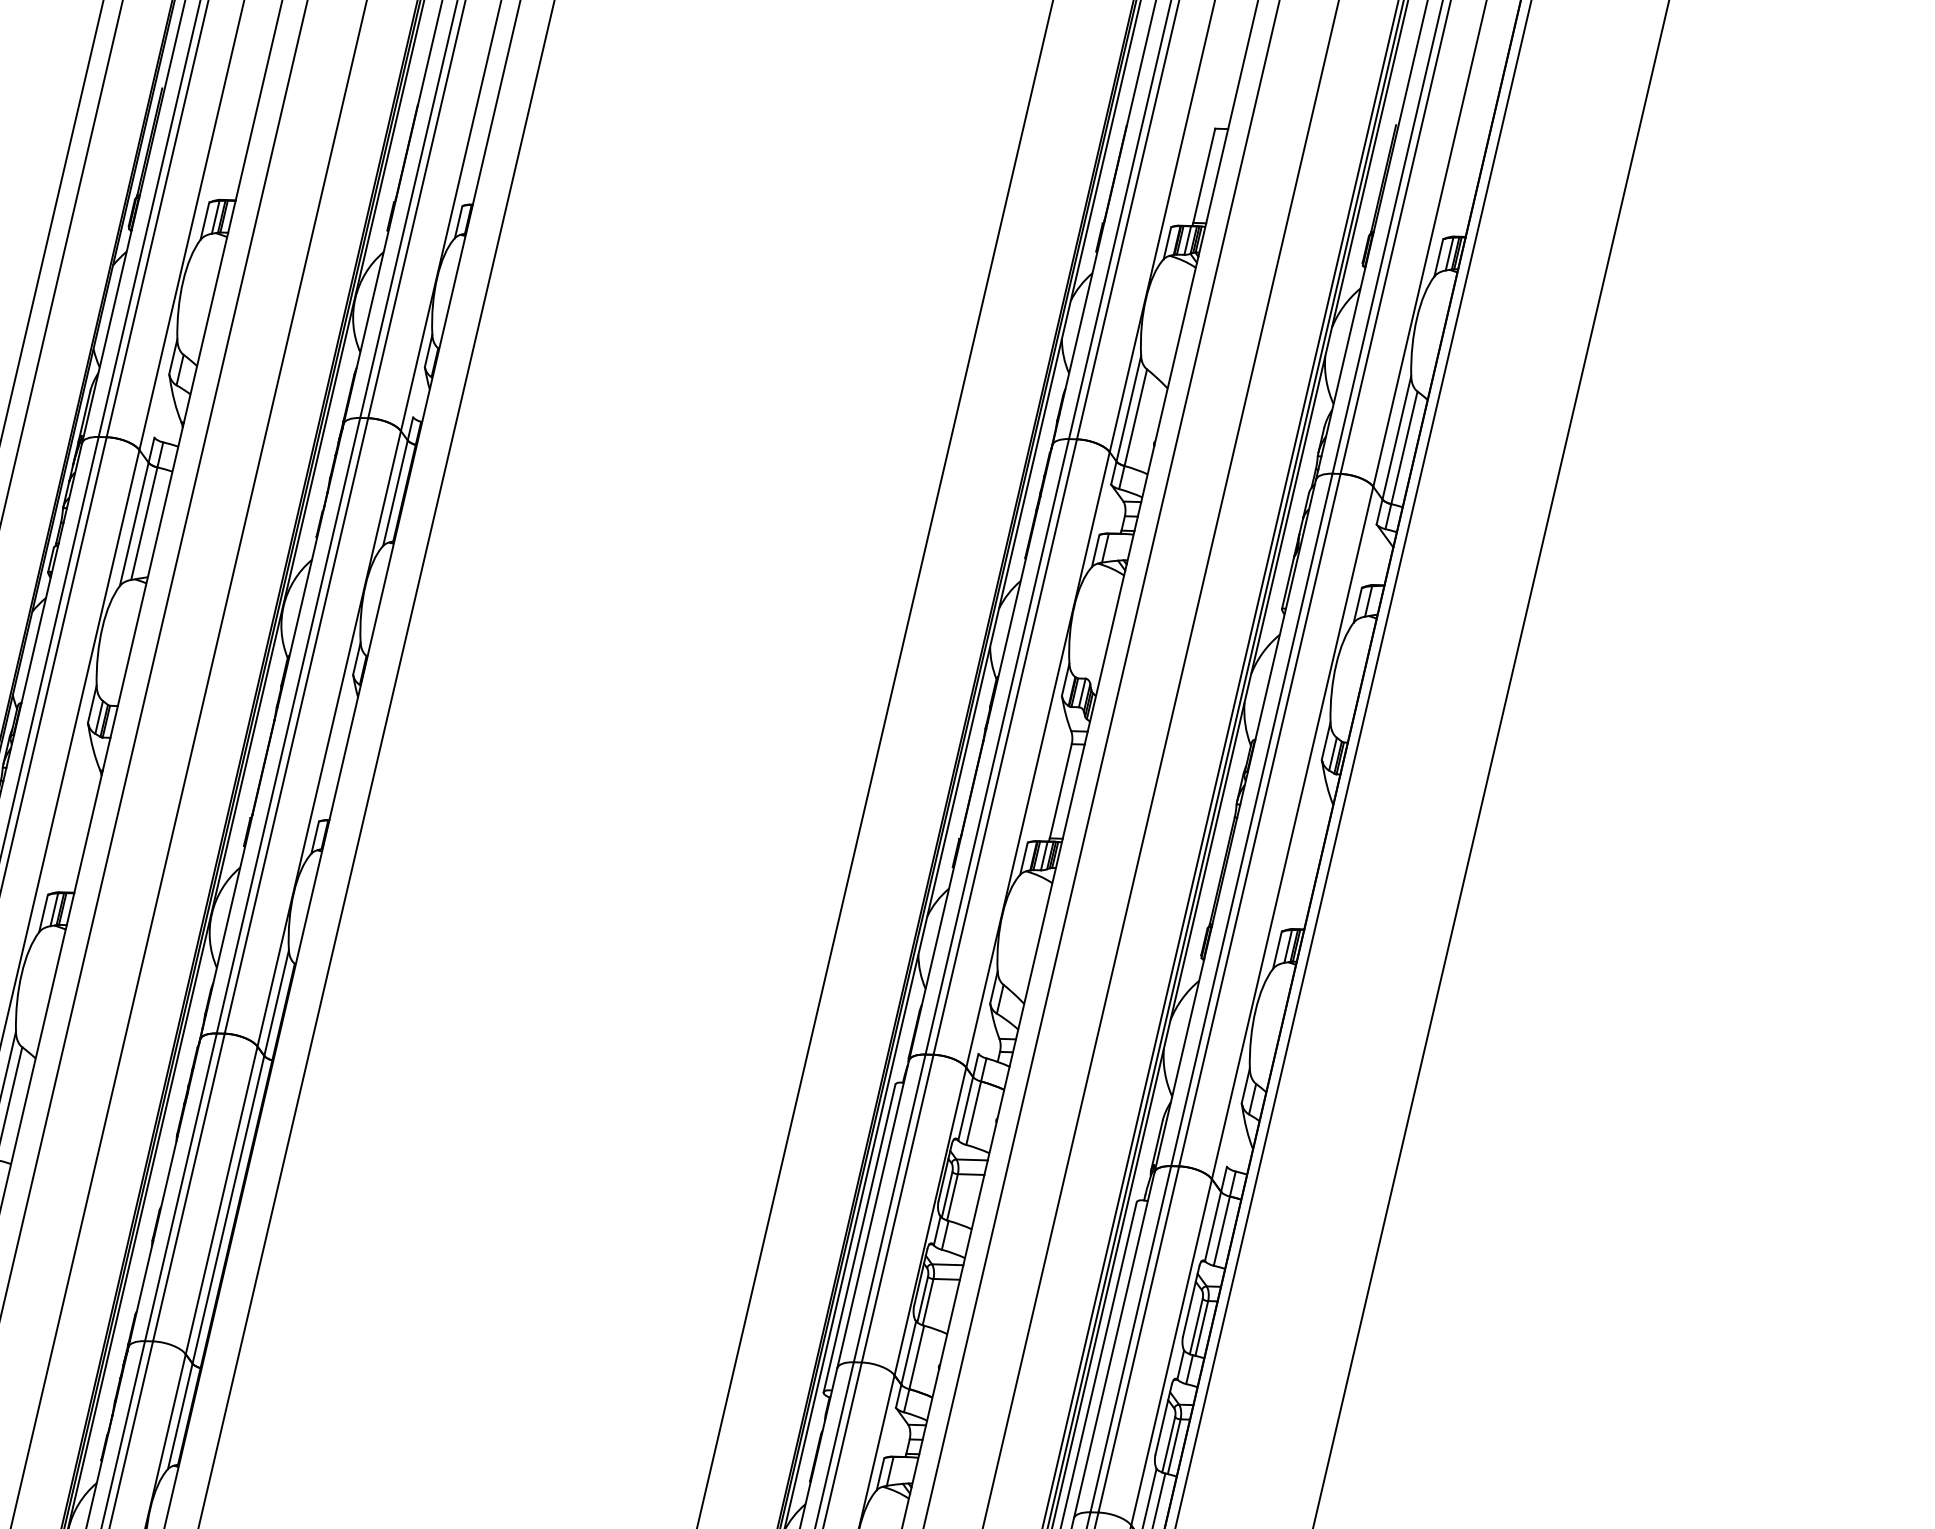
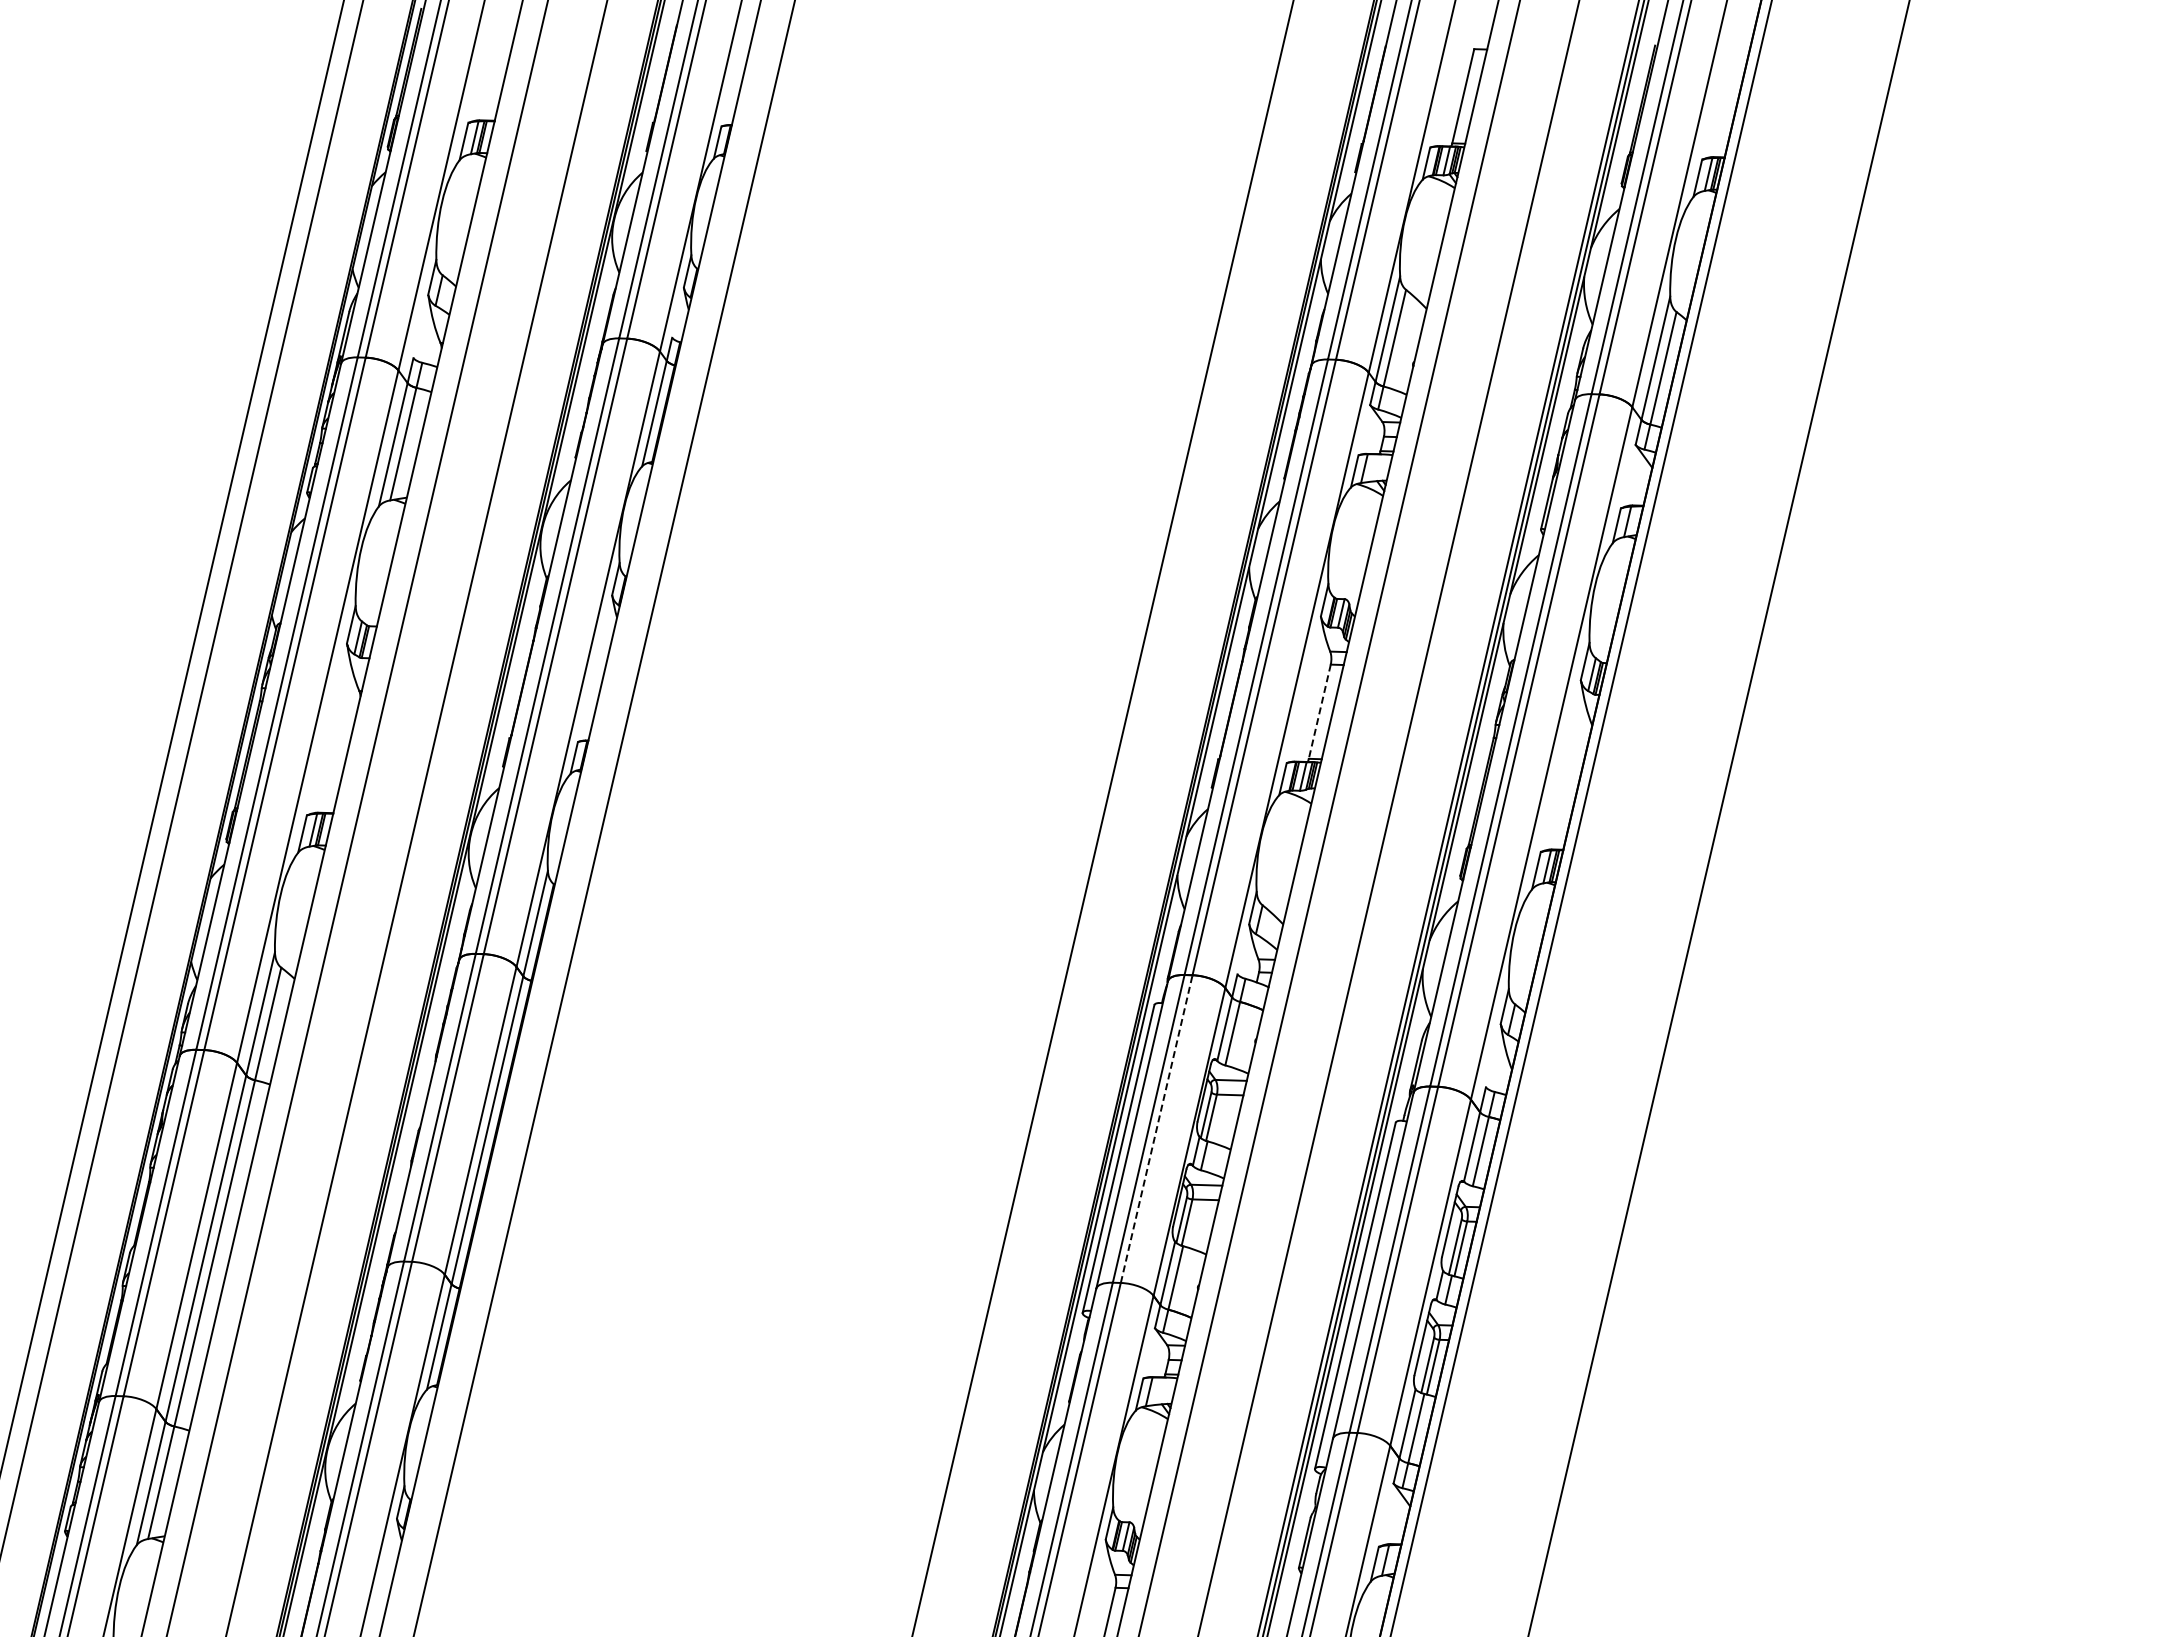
line: (1060, 792) -> (1319, 712), solid -> dashed
line: (897, 1209) -> (1156, 1129), solid -> dashed

